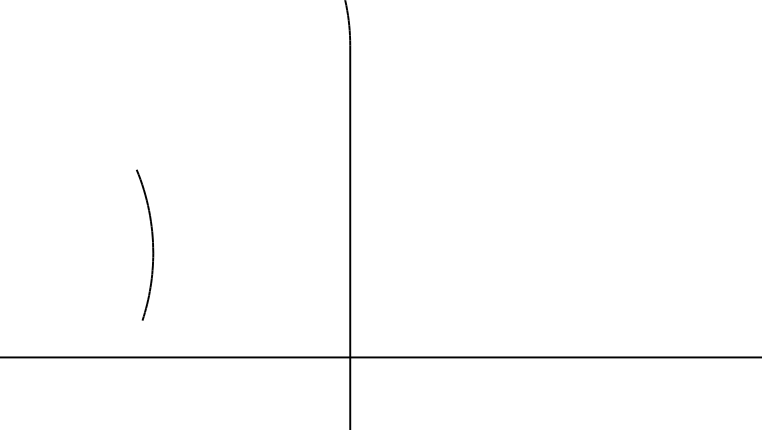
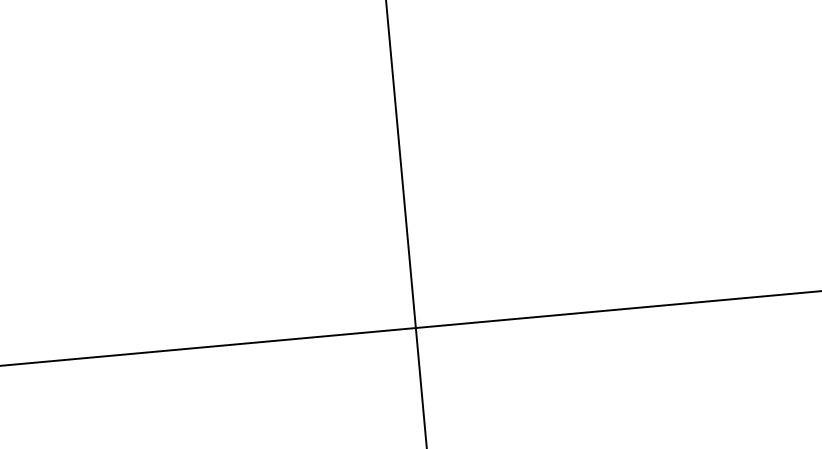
part: (152, 244) -> (170, 216), removed

